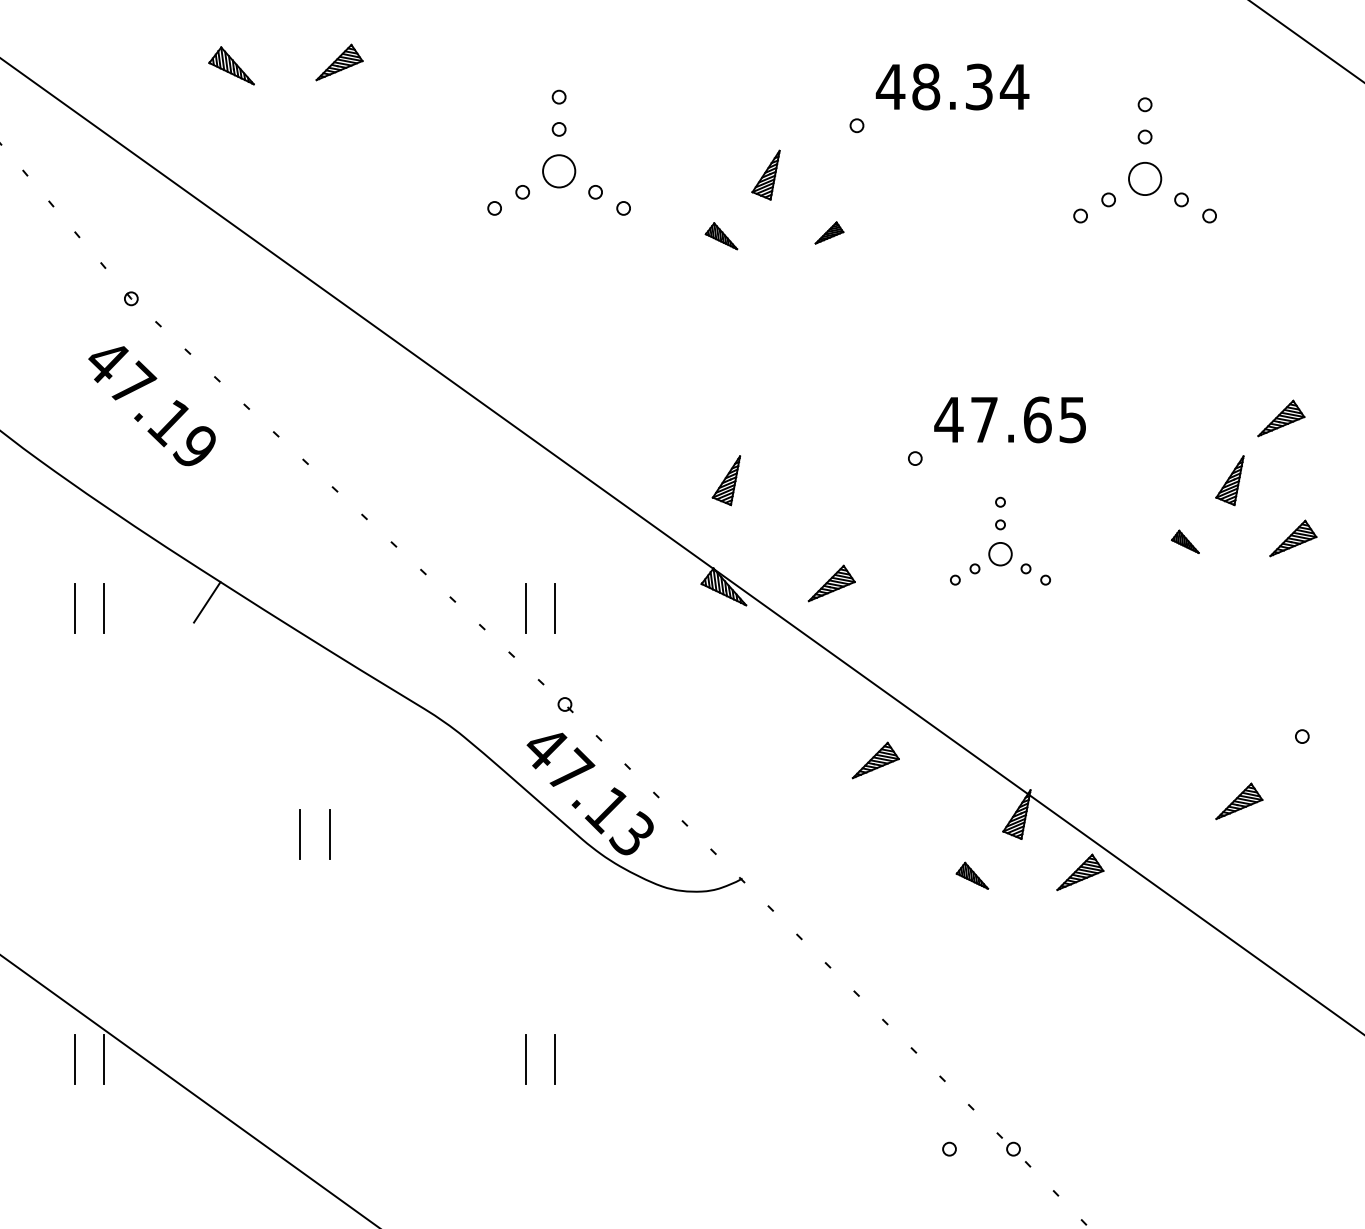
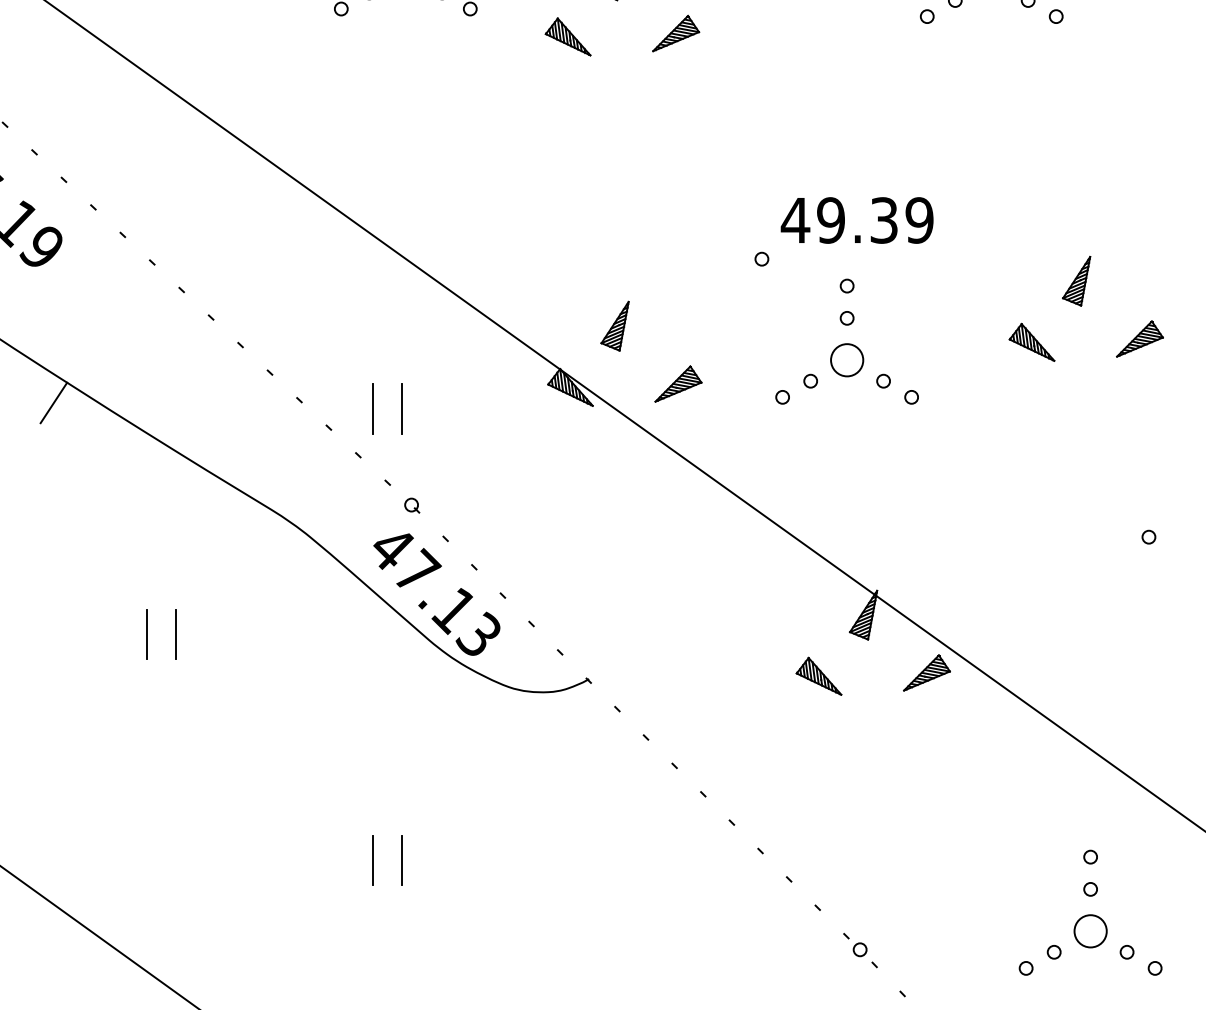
part: (829, 232) -> (676, 33), size x1.67
part: (721, 235) -> (568, 36), size x1.43
part: (1281, 418) -> (1128, 219), removed
text: (1028, 419) -> (875, 220), 47.65 -> 49.39
part: (726, 480) -> (615, 326), moved
part: (1000, 541) -> (847, 342), size x1.43
part: (1185, 541) -> (1032, 342), size x1.67
part: (875, 760) -> (722, 561), removed
part: (1239, 801) -> (1086, 602), removed
part: (972, 875) -> (819, 676), size x1.43
part: (1243, 1112) -> (1090, 913), added
circle: (949, 1148) -> (796, 949), removed

